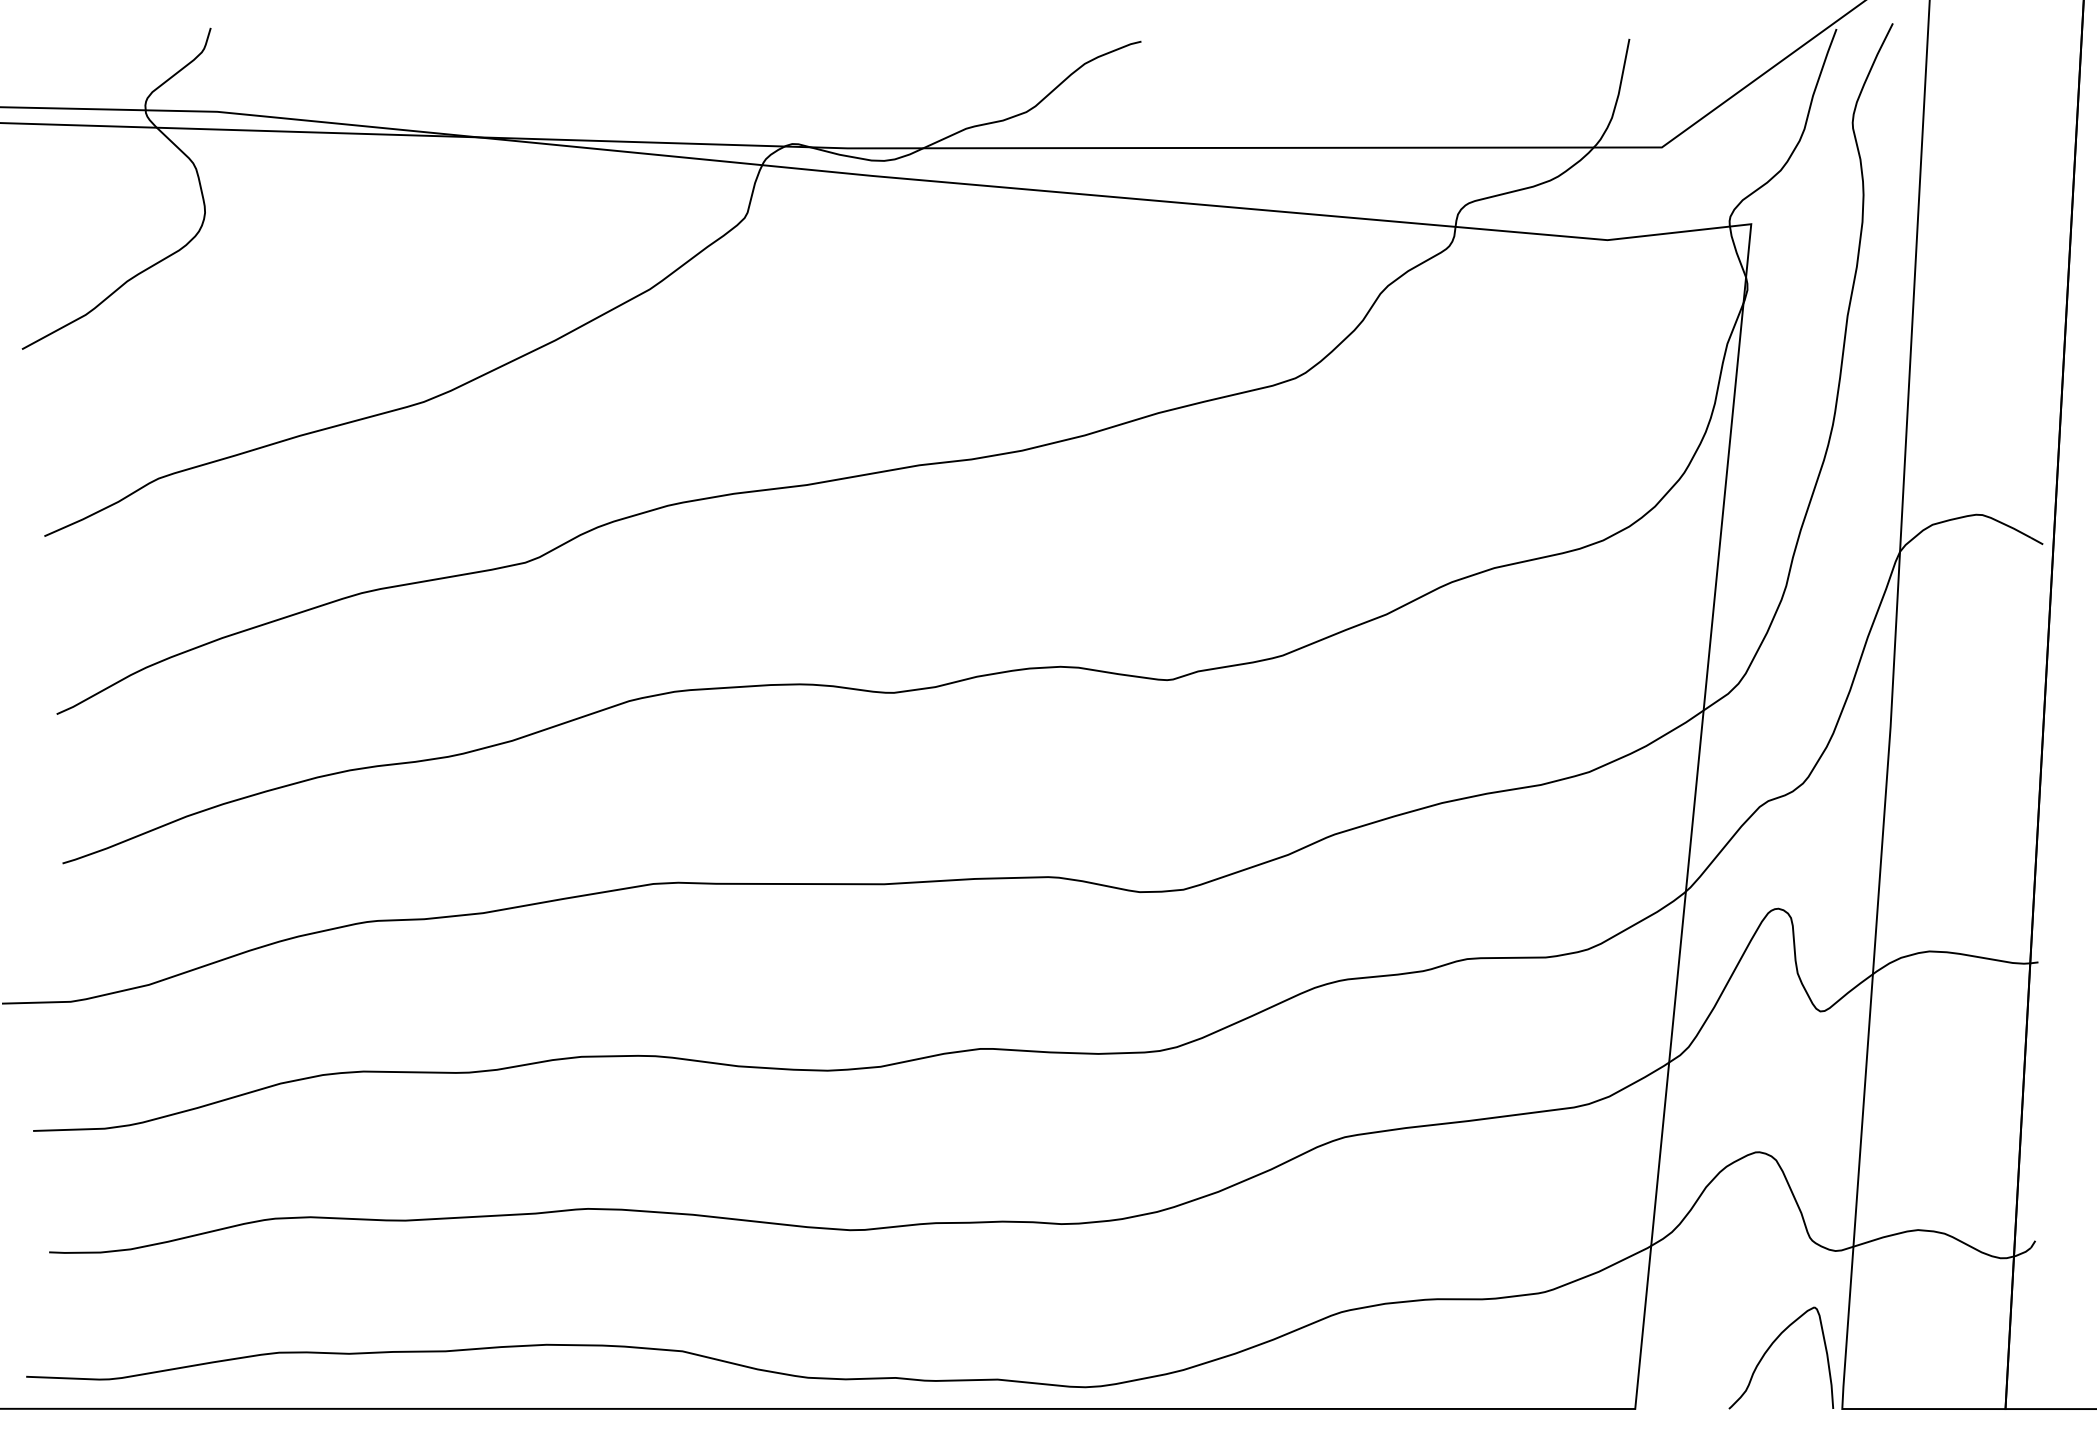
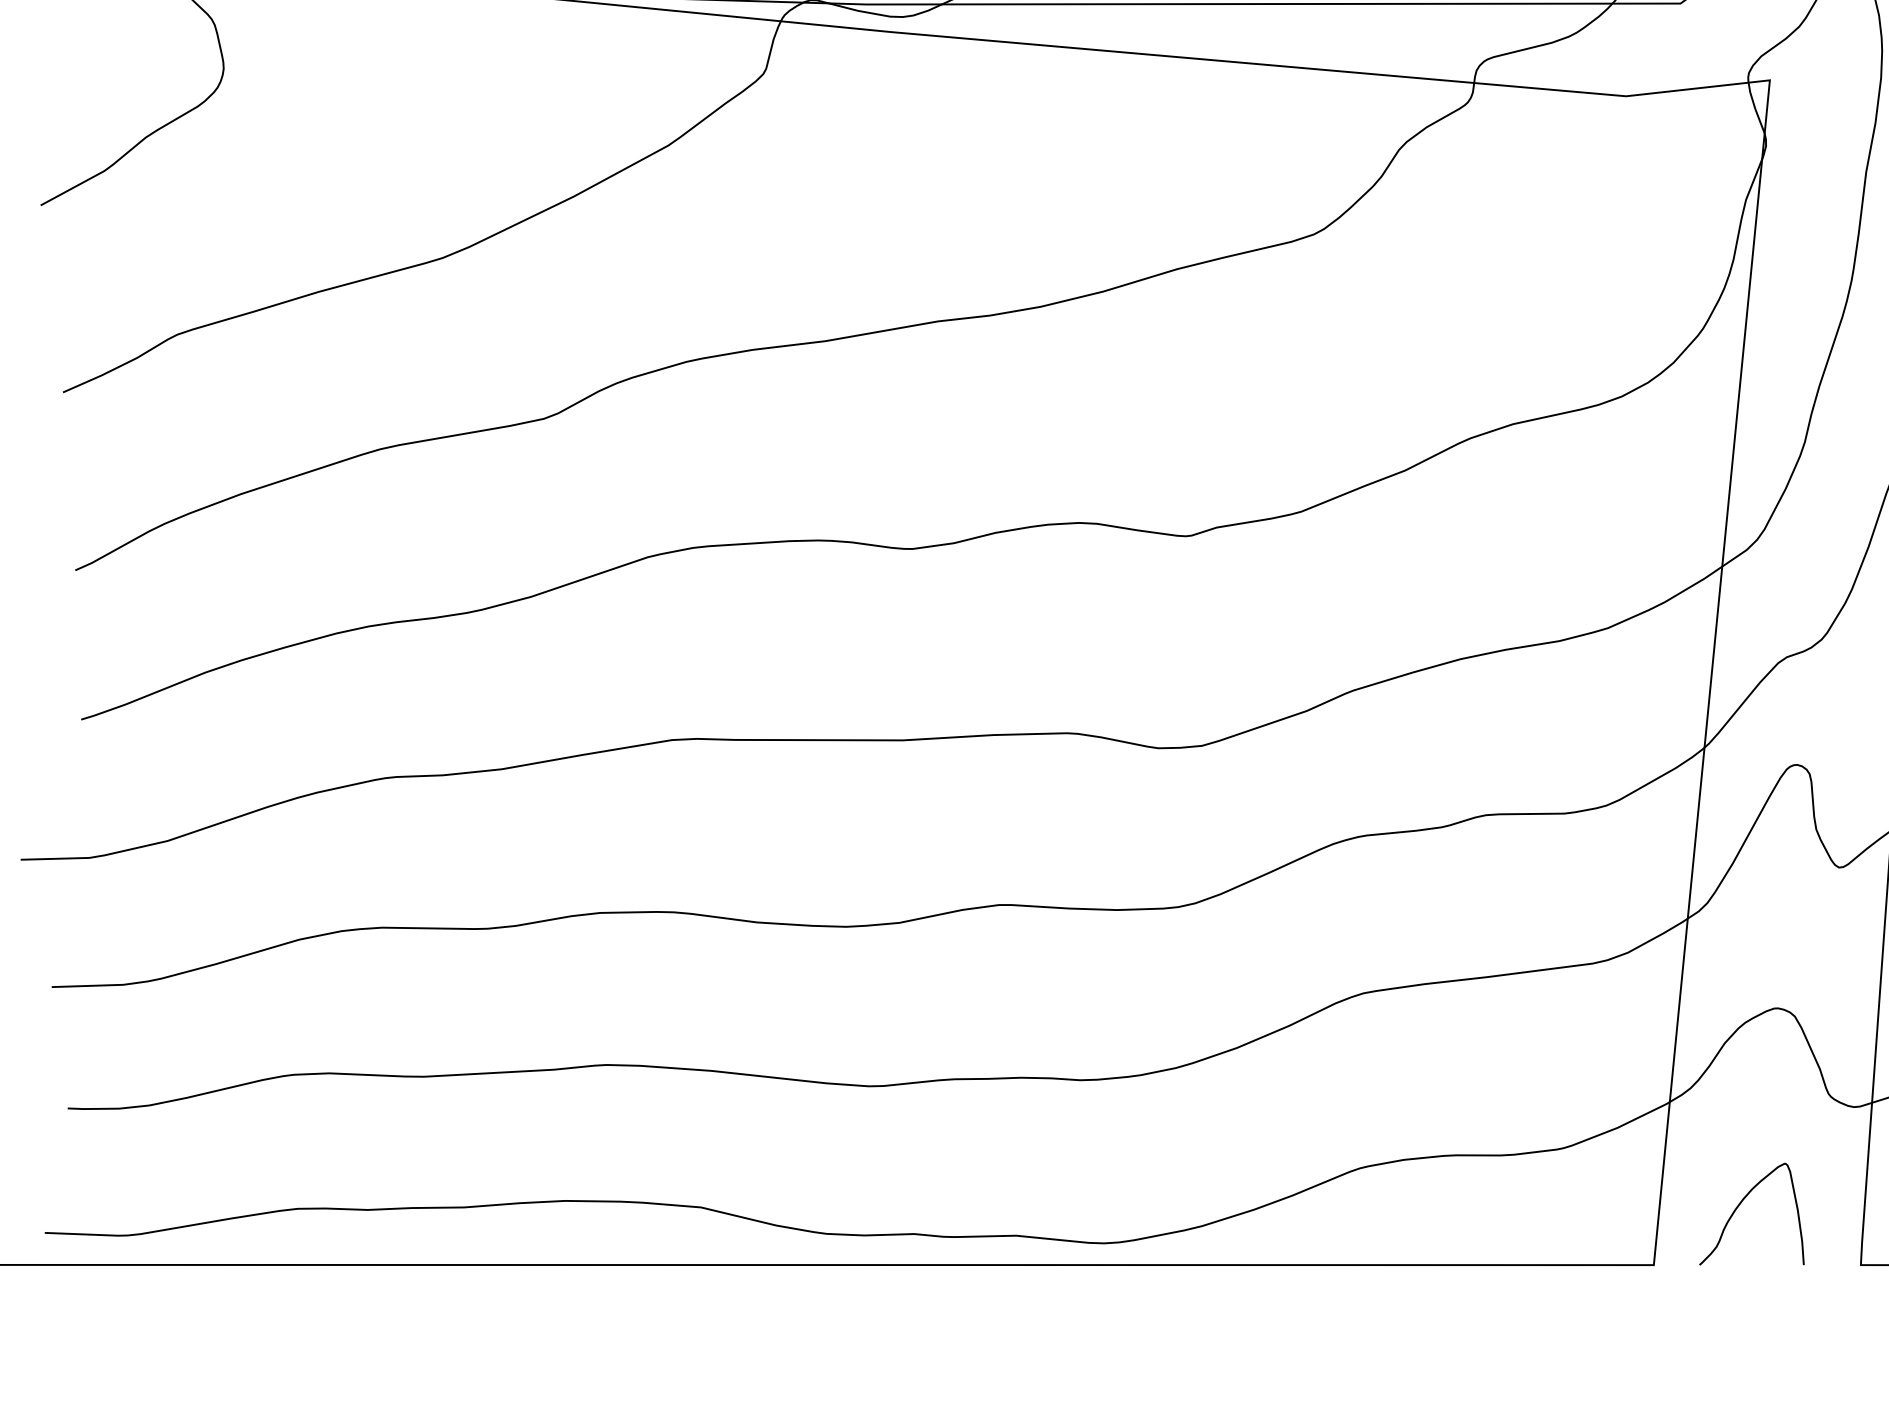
curve: (1769, 1349) -> (1740, 1205), moved

